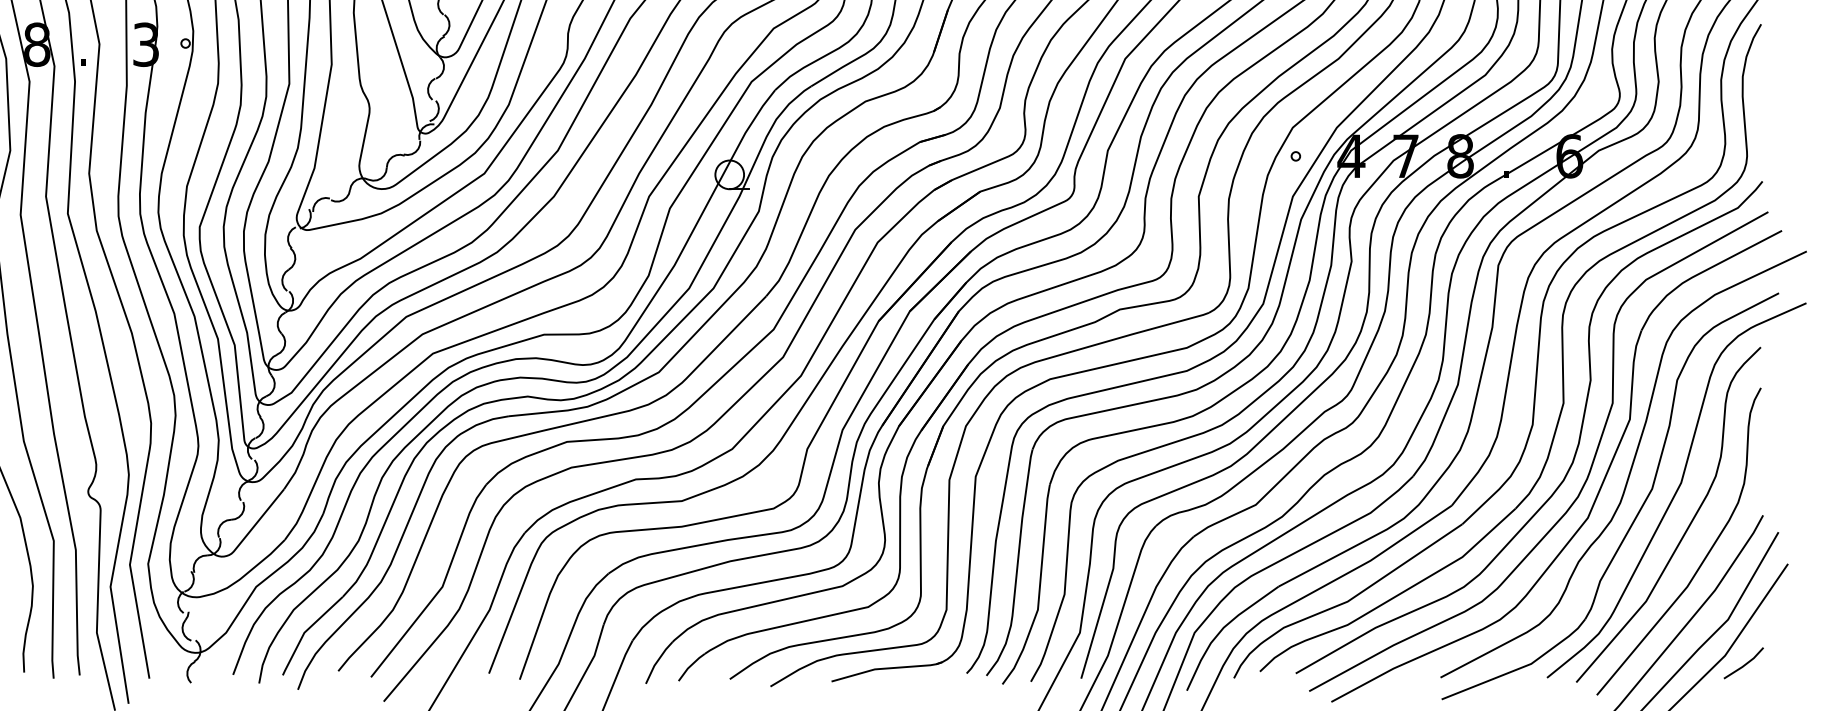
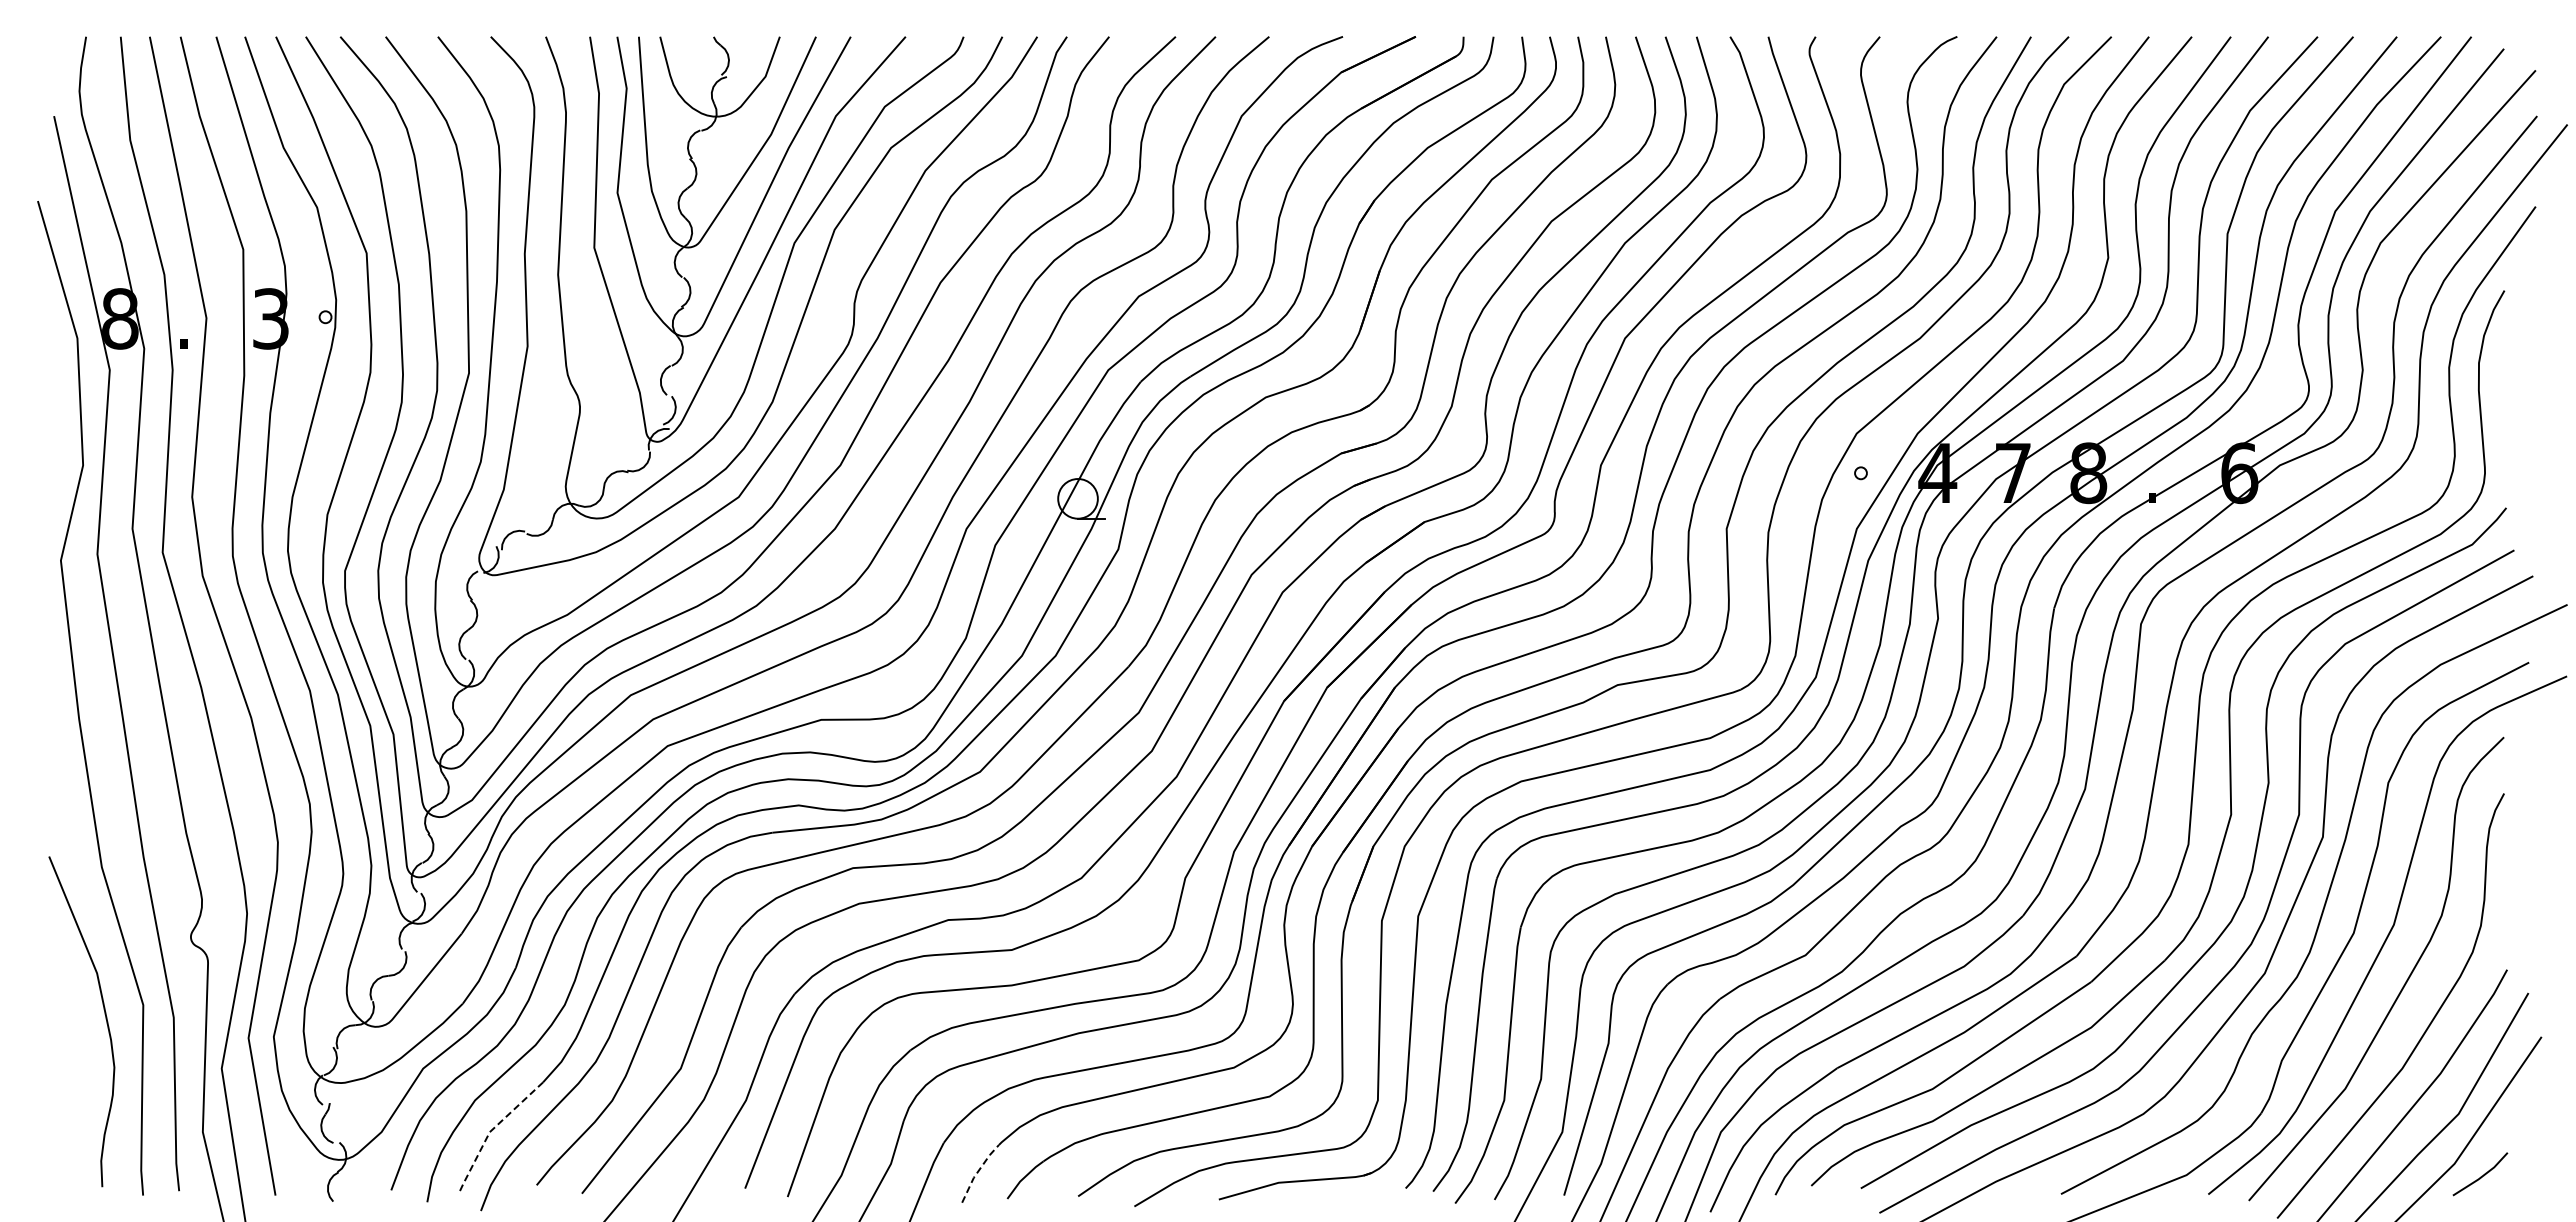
line: (305, 631) -> (491, 1130), solid -> dashed
line: (657, 661) -> (977, 1172), solid -> dashed

